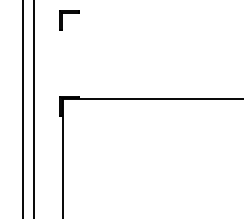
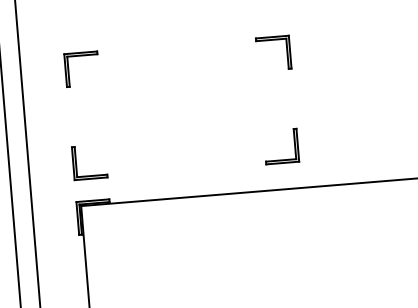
part: (180, 13) -> (272, 41), added
part: (62, 74) -> (77, 163), added
part: (188, 74) -> (294, 145), added

